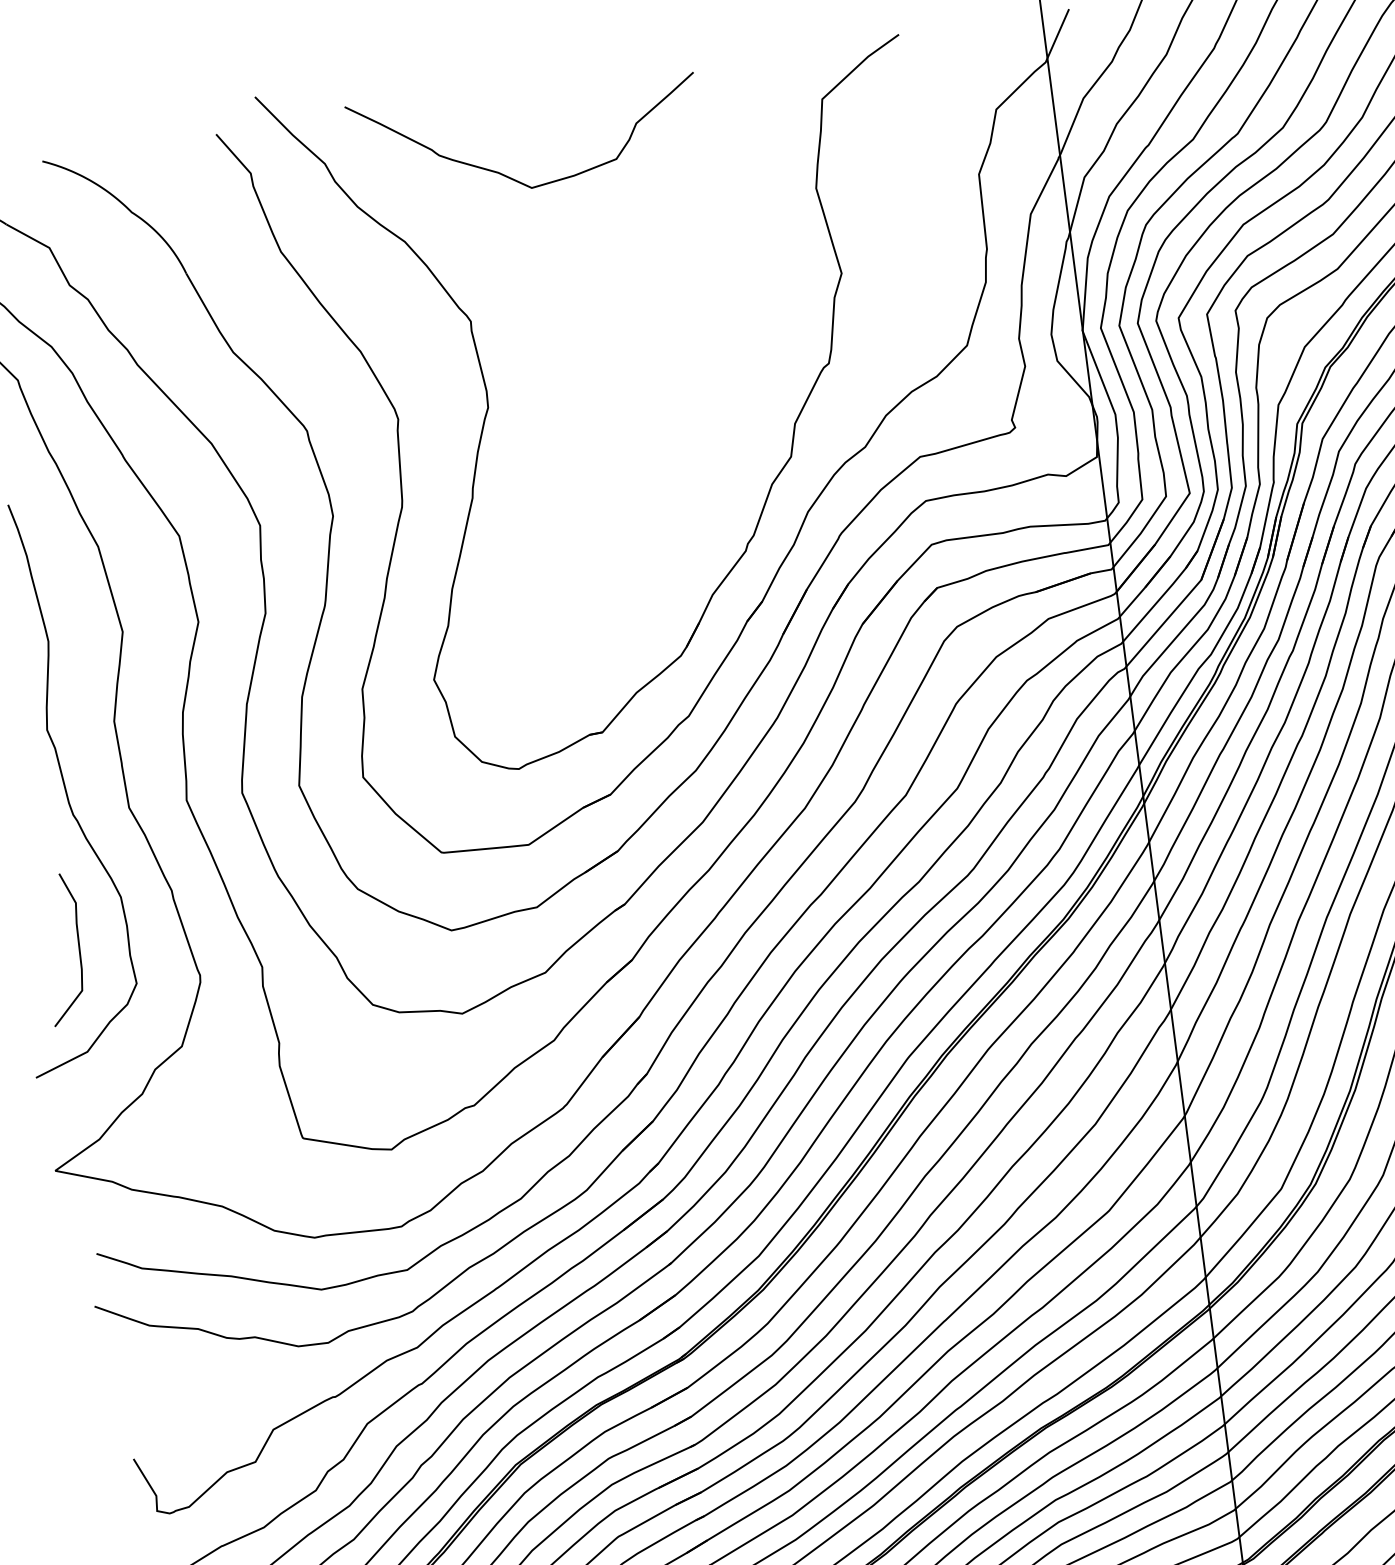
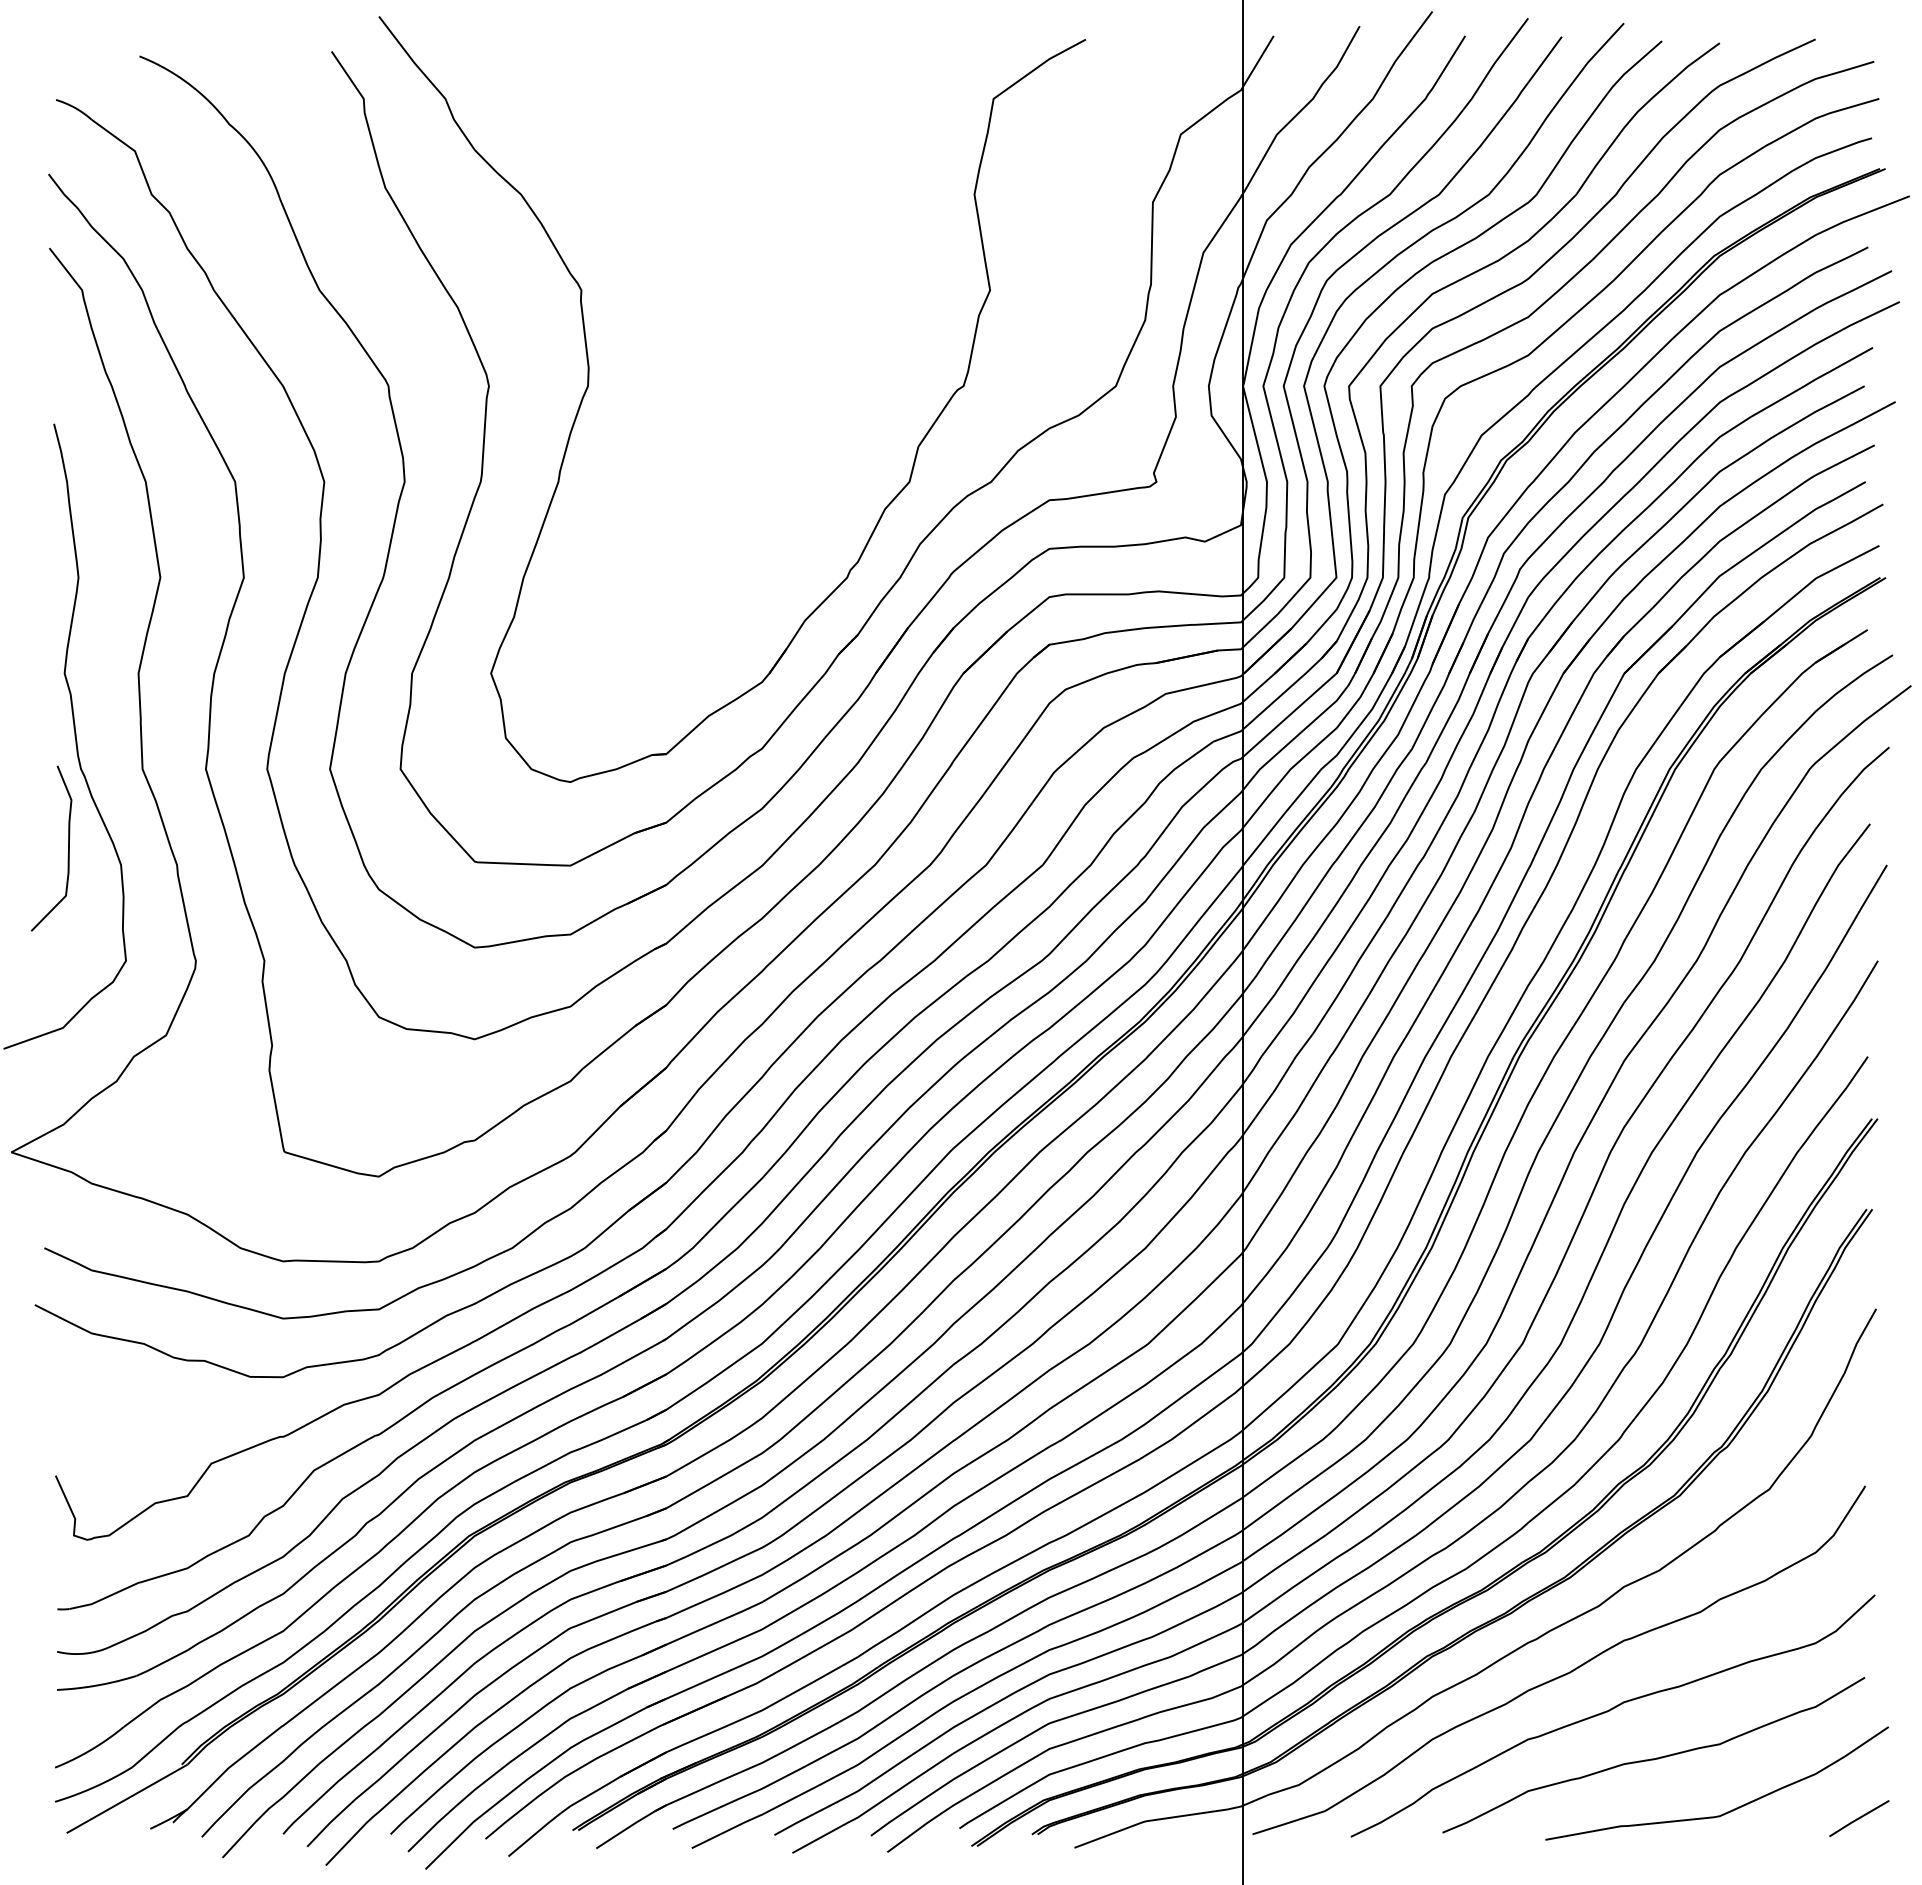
curve: (509, 176) -> (643, 138), removed
curve: (78, 947) -> (68, 848), moved

